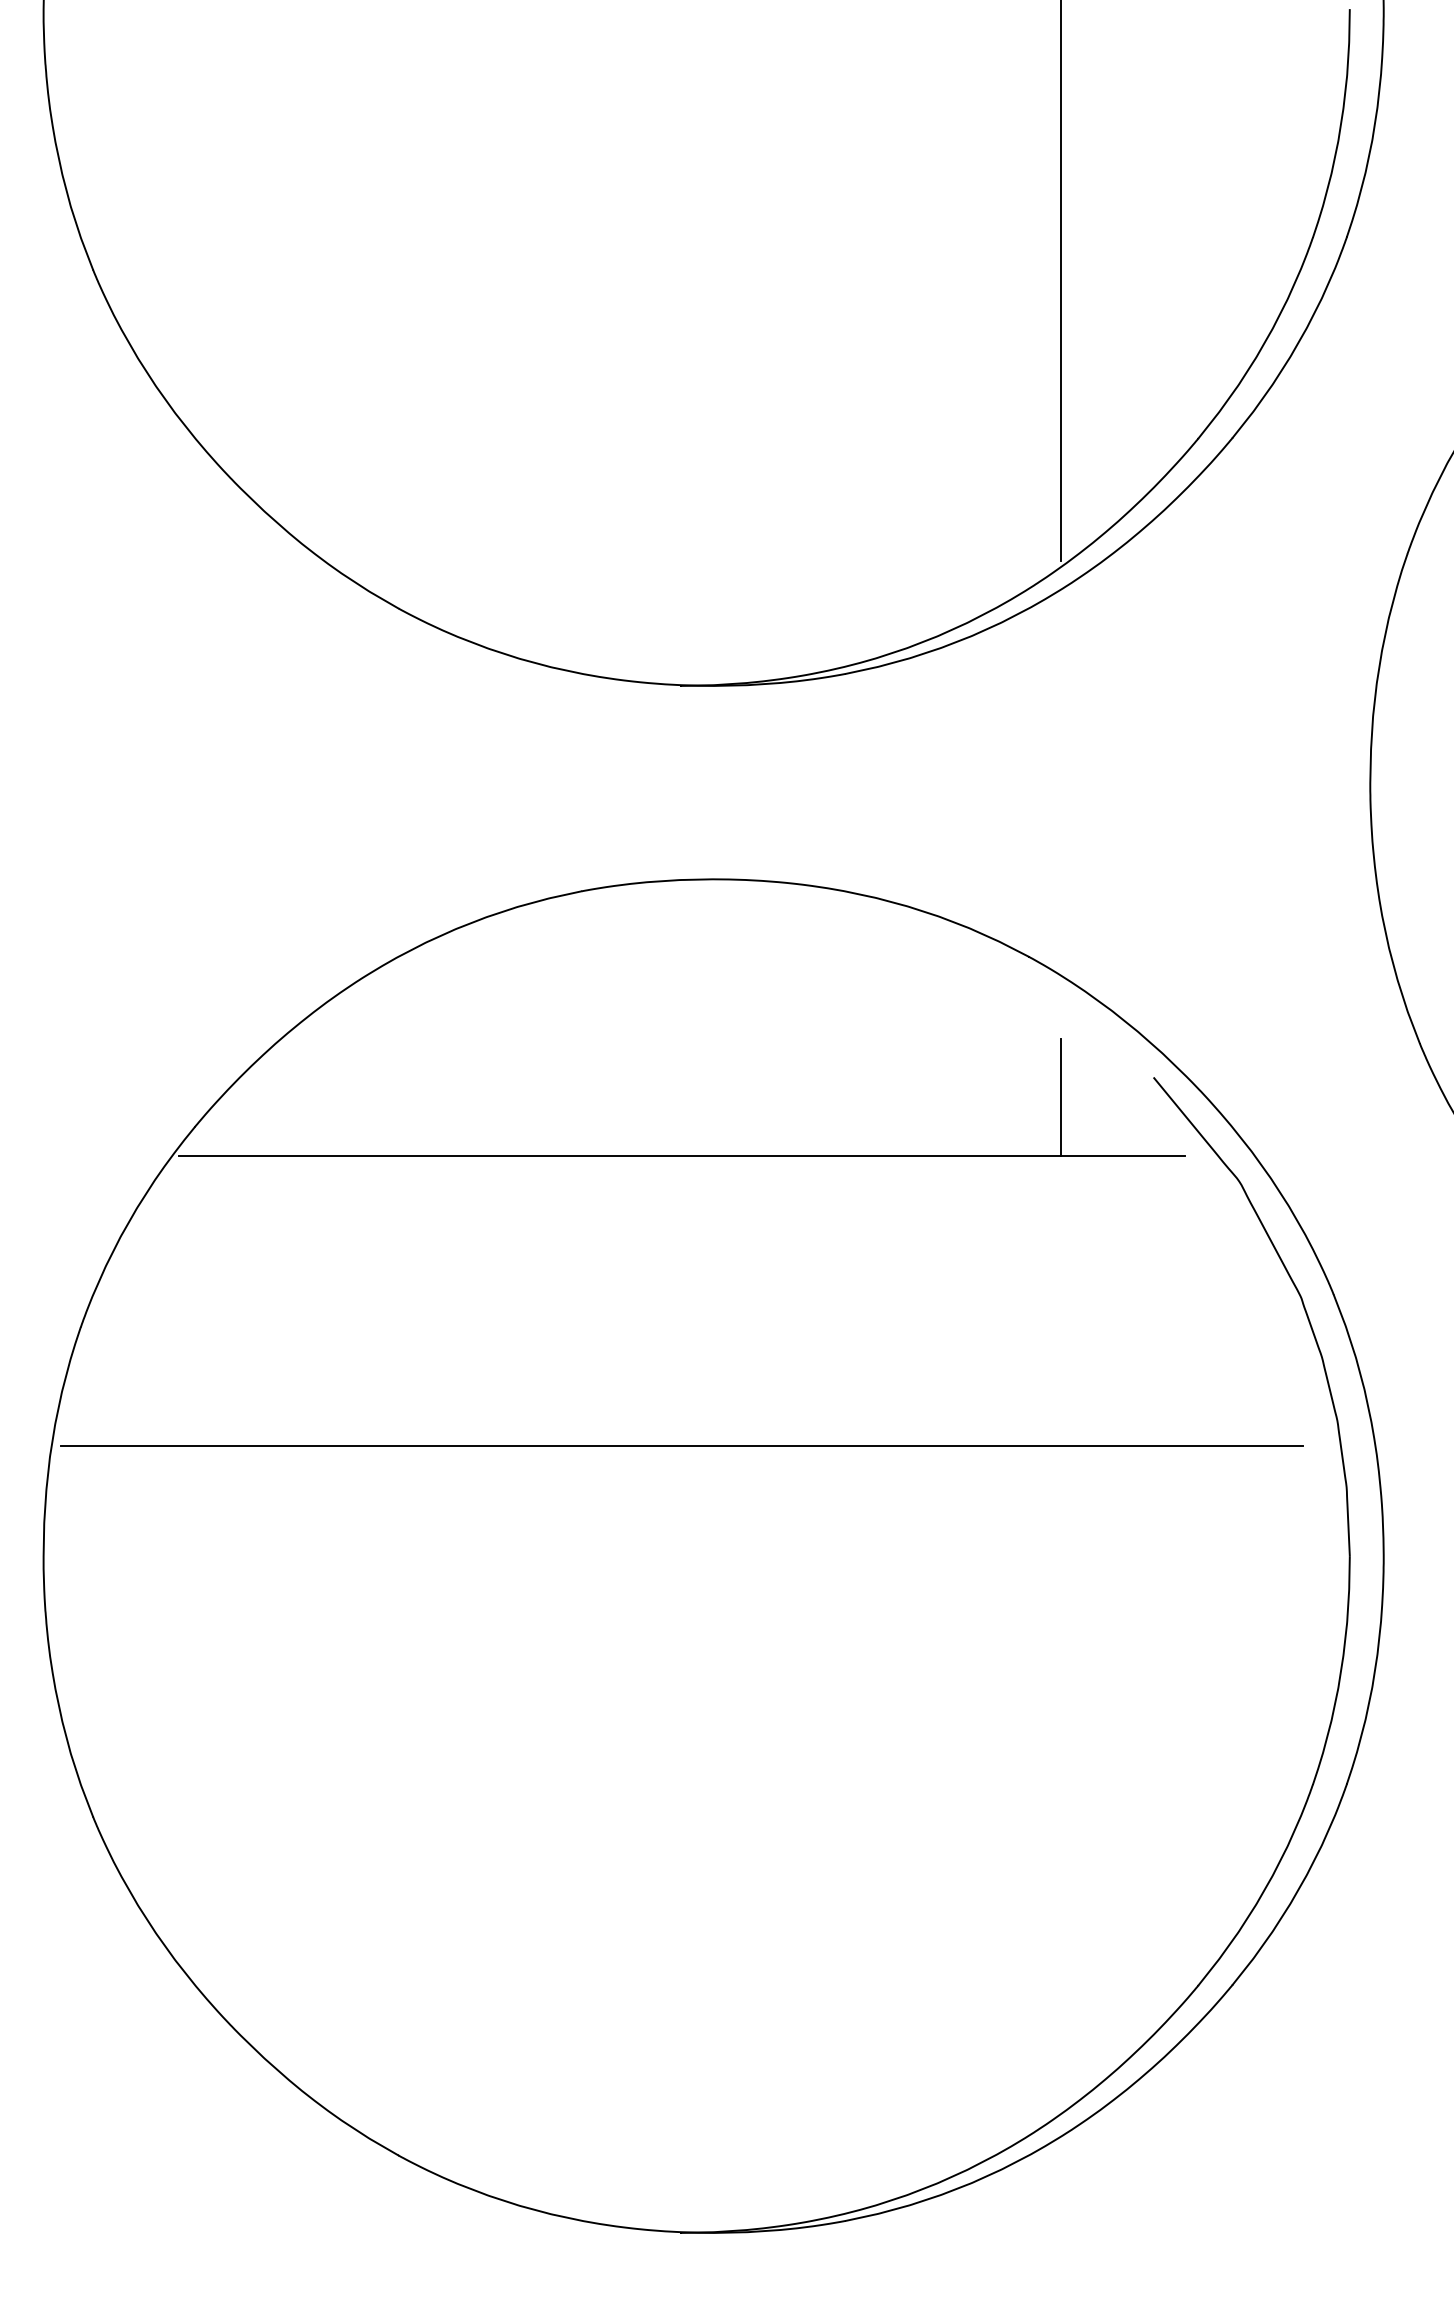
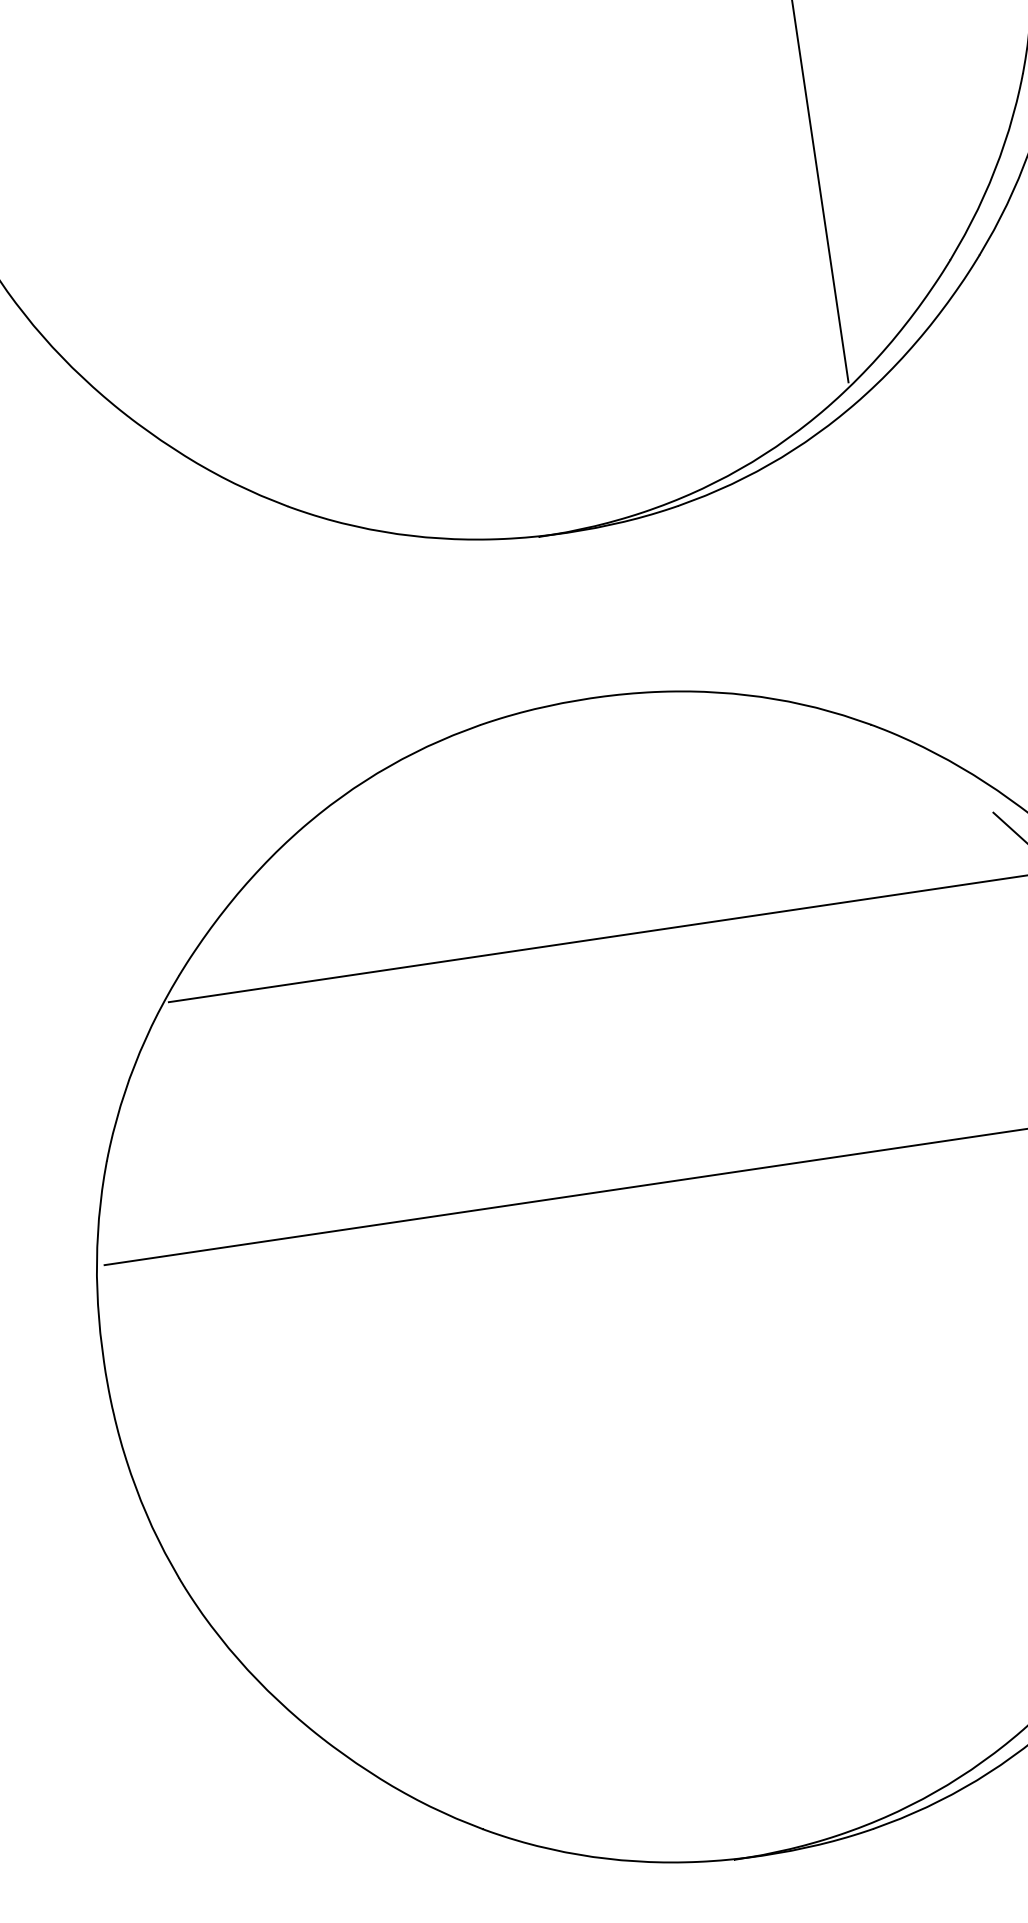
line: (1061, 1096) -> (916, 840), removed

